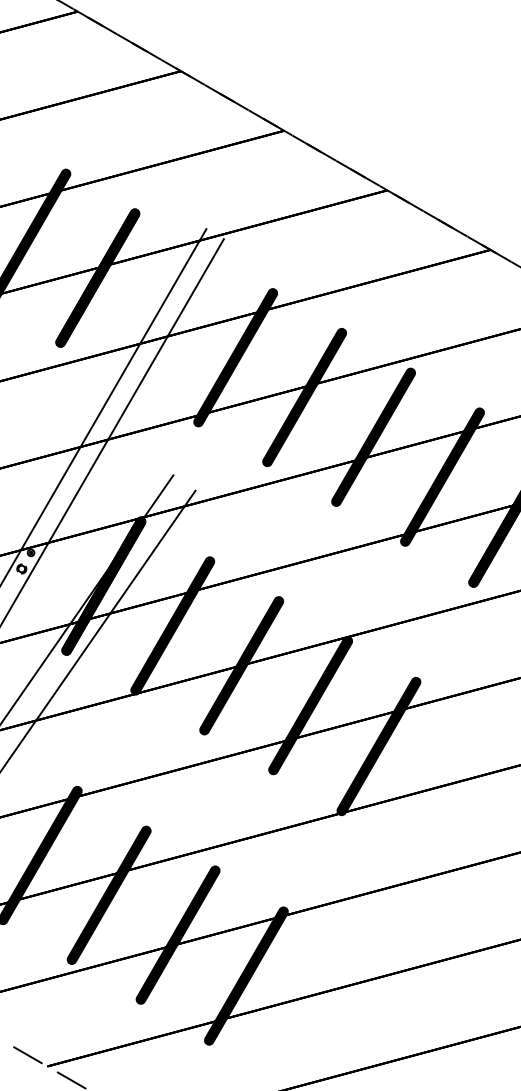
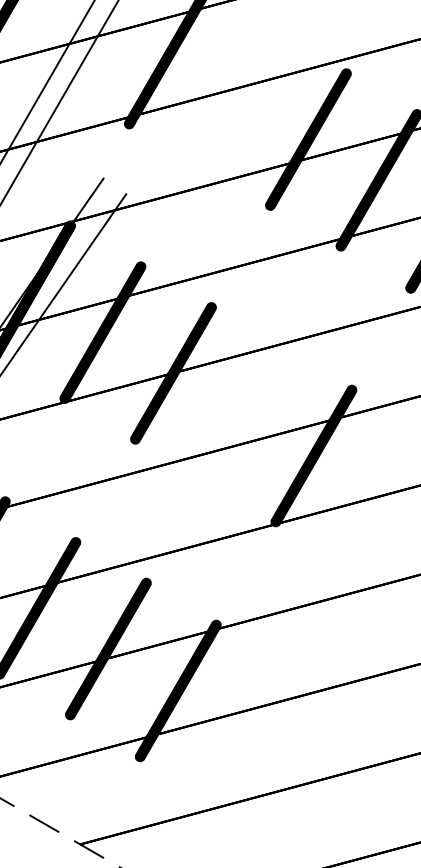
fill: (304, 397) -> (237, 98), removed
fill: (310, 705) -> (243, 414), removed

